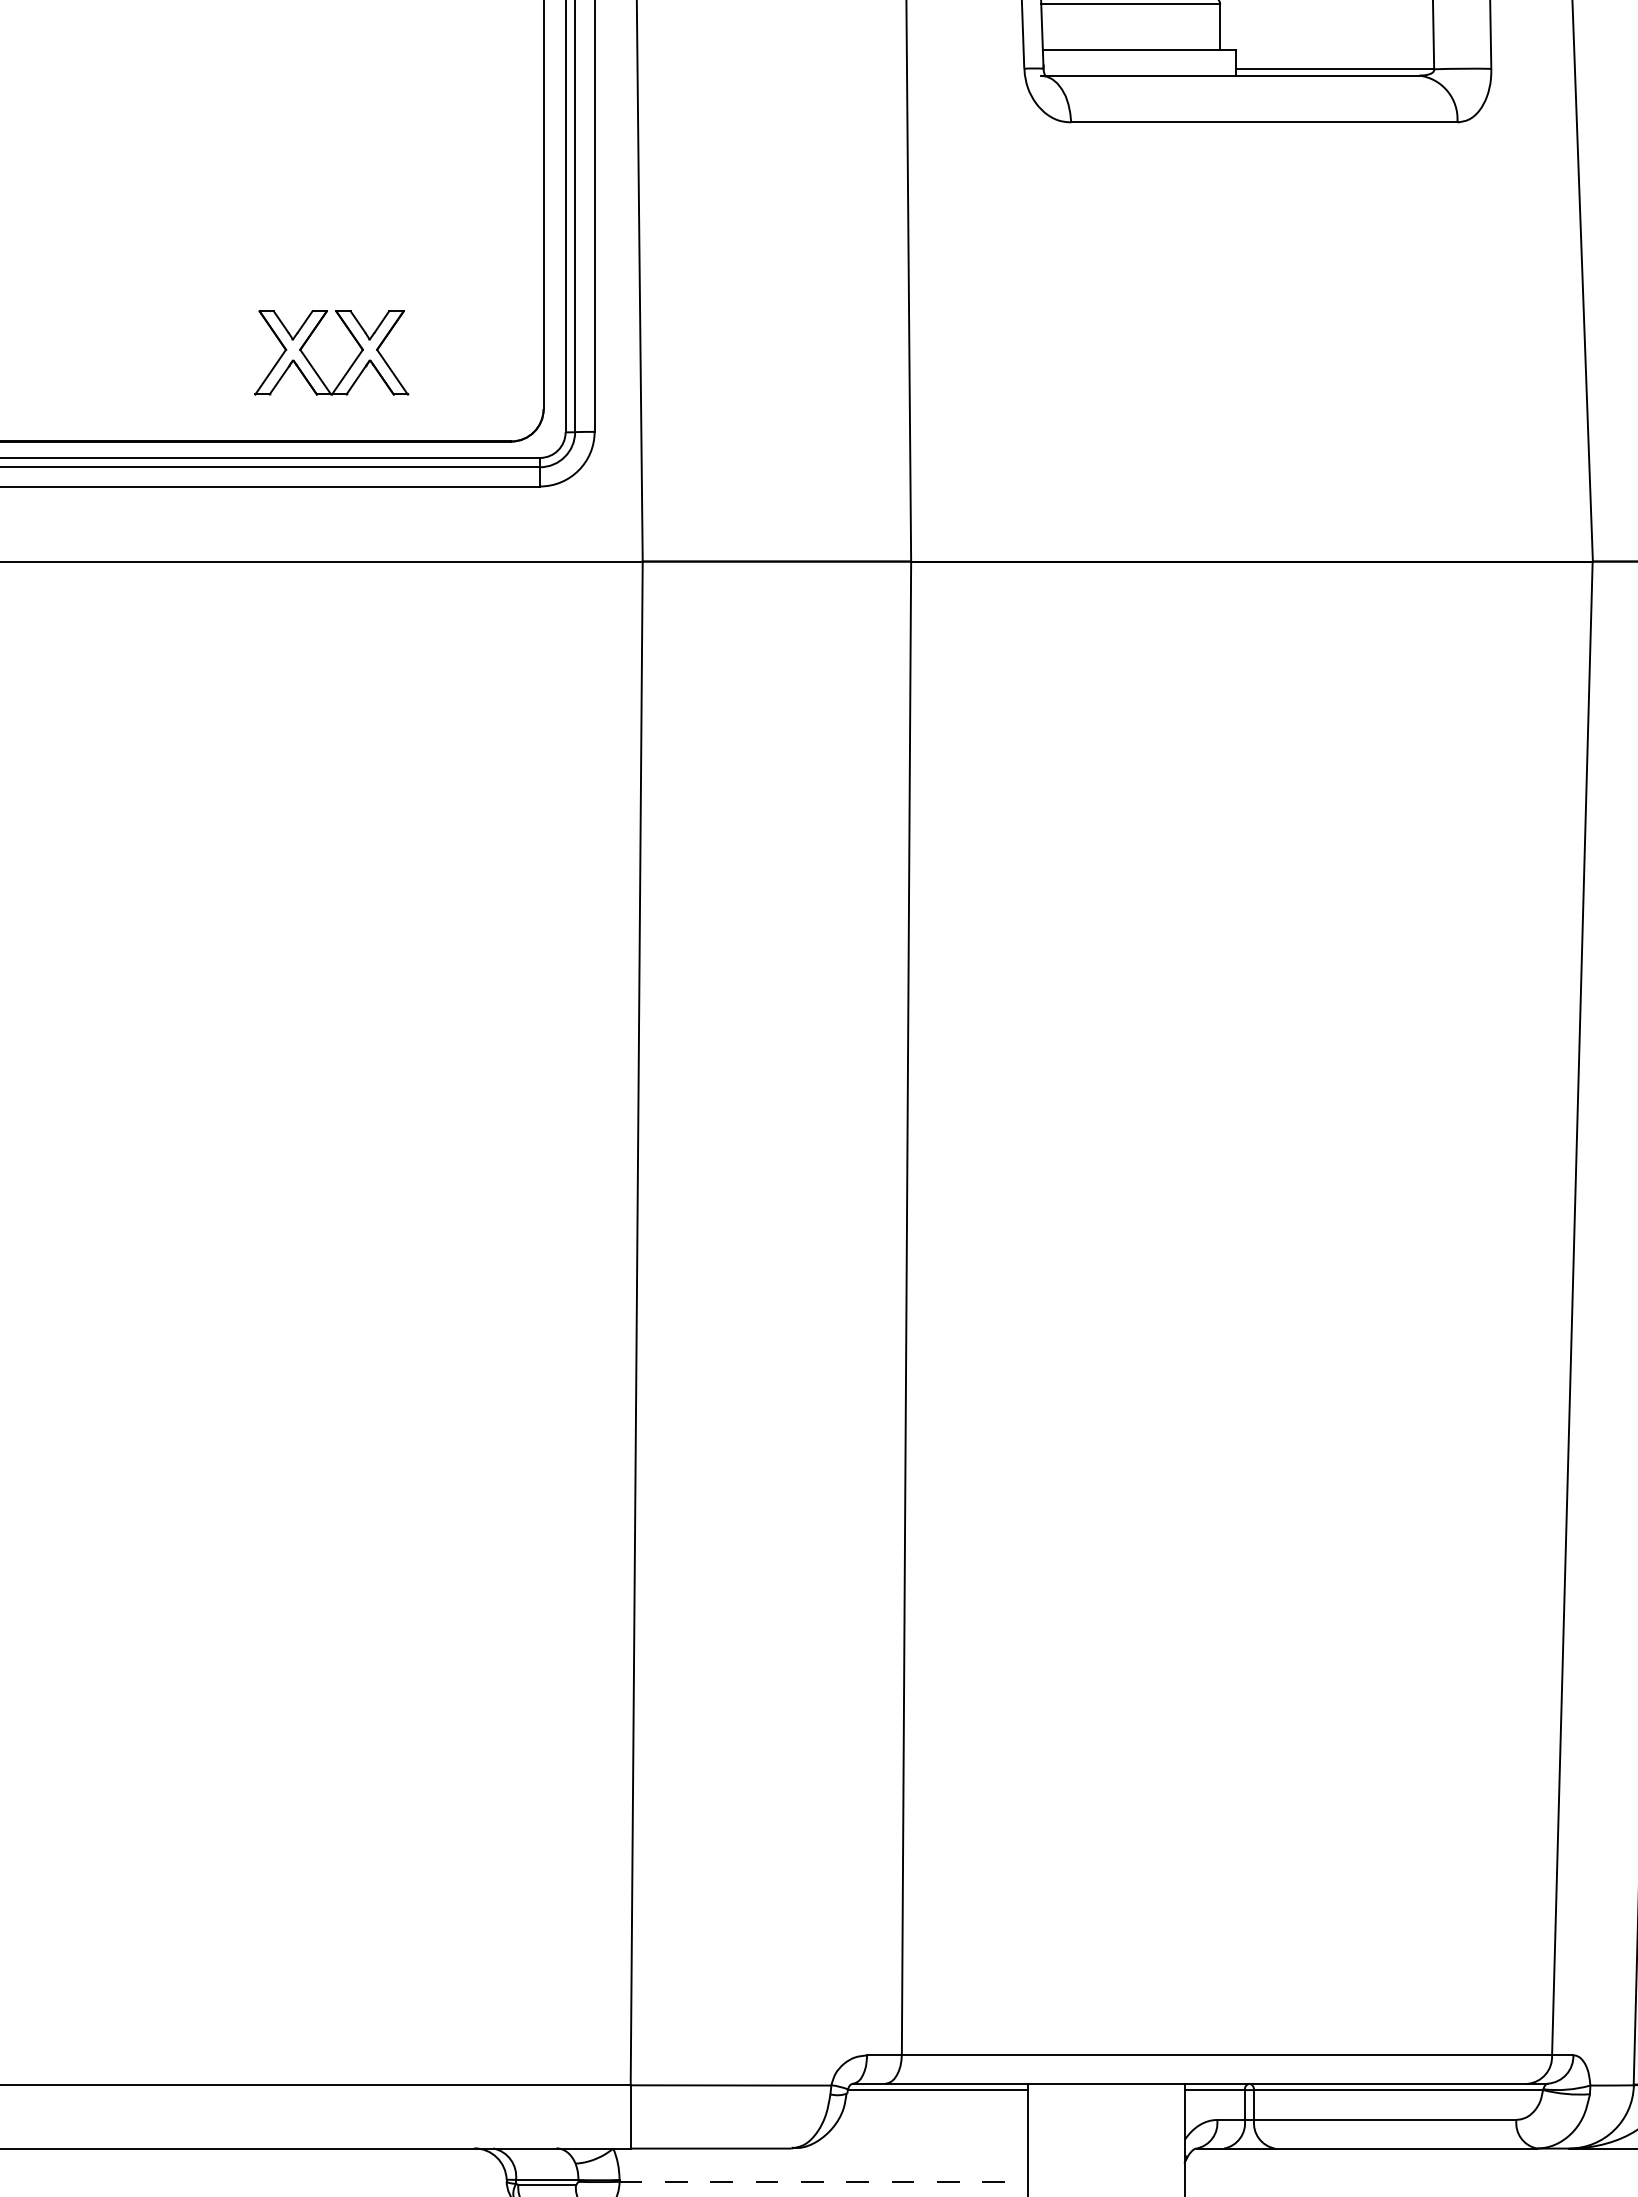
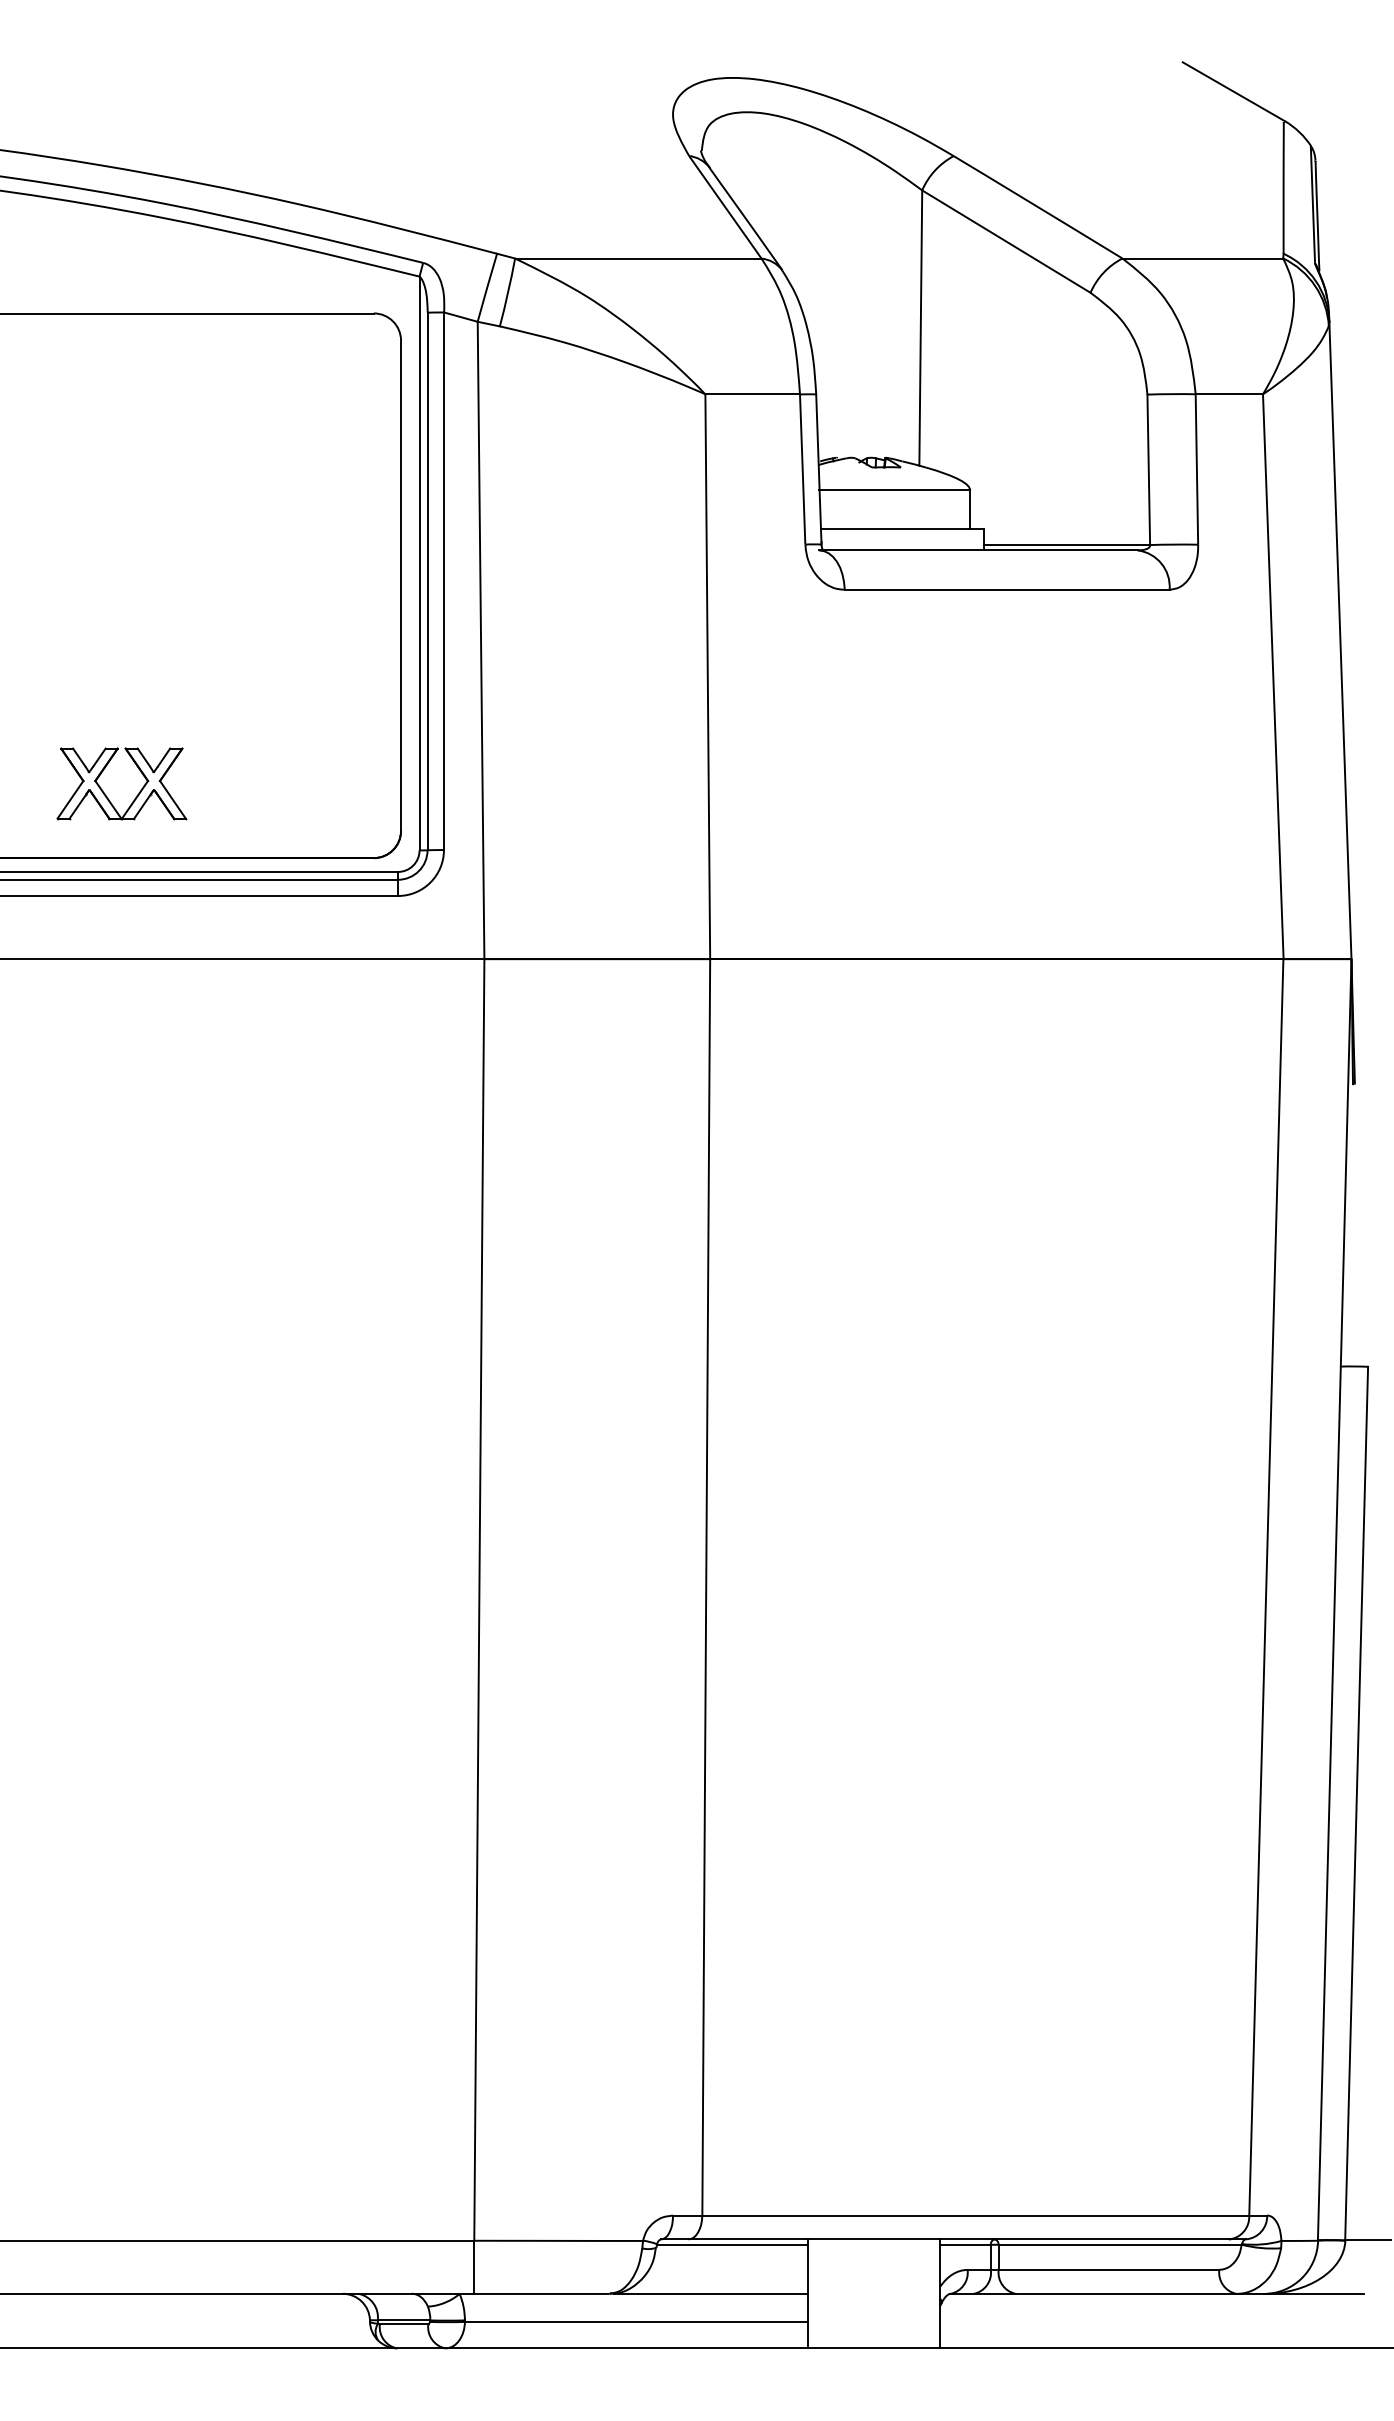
part: (312, 364) -> (105, 793), moved
line: (912, 2148) -> (711, 2293), added
line: (823, 2181) -> (636, 2321), dashed -> solid

